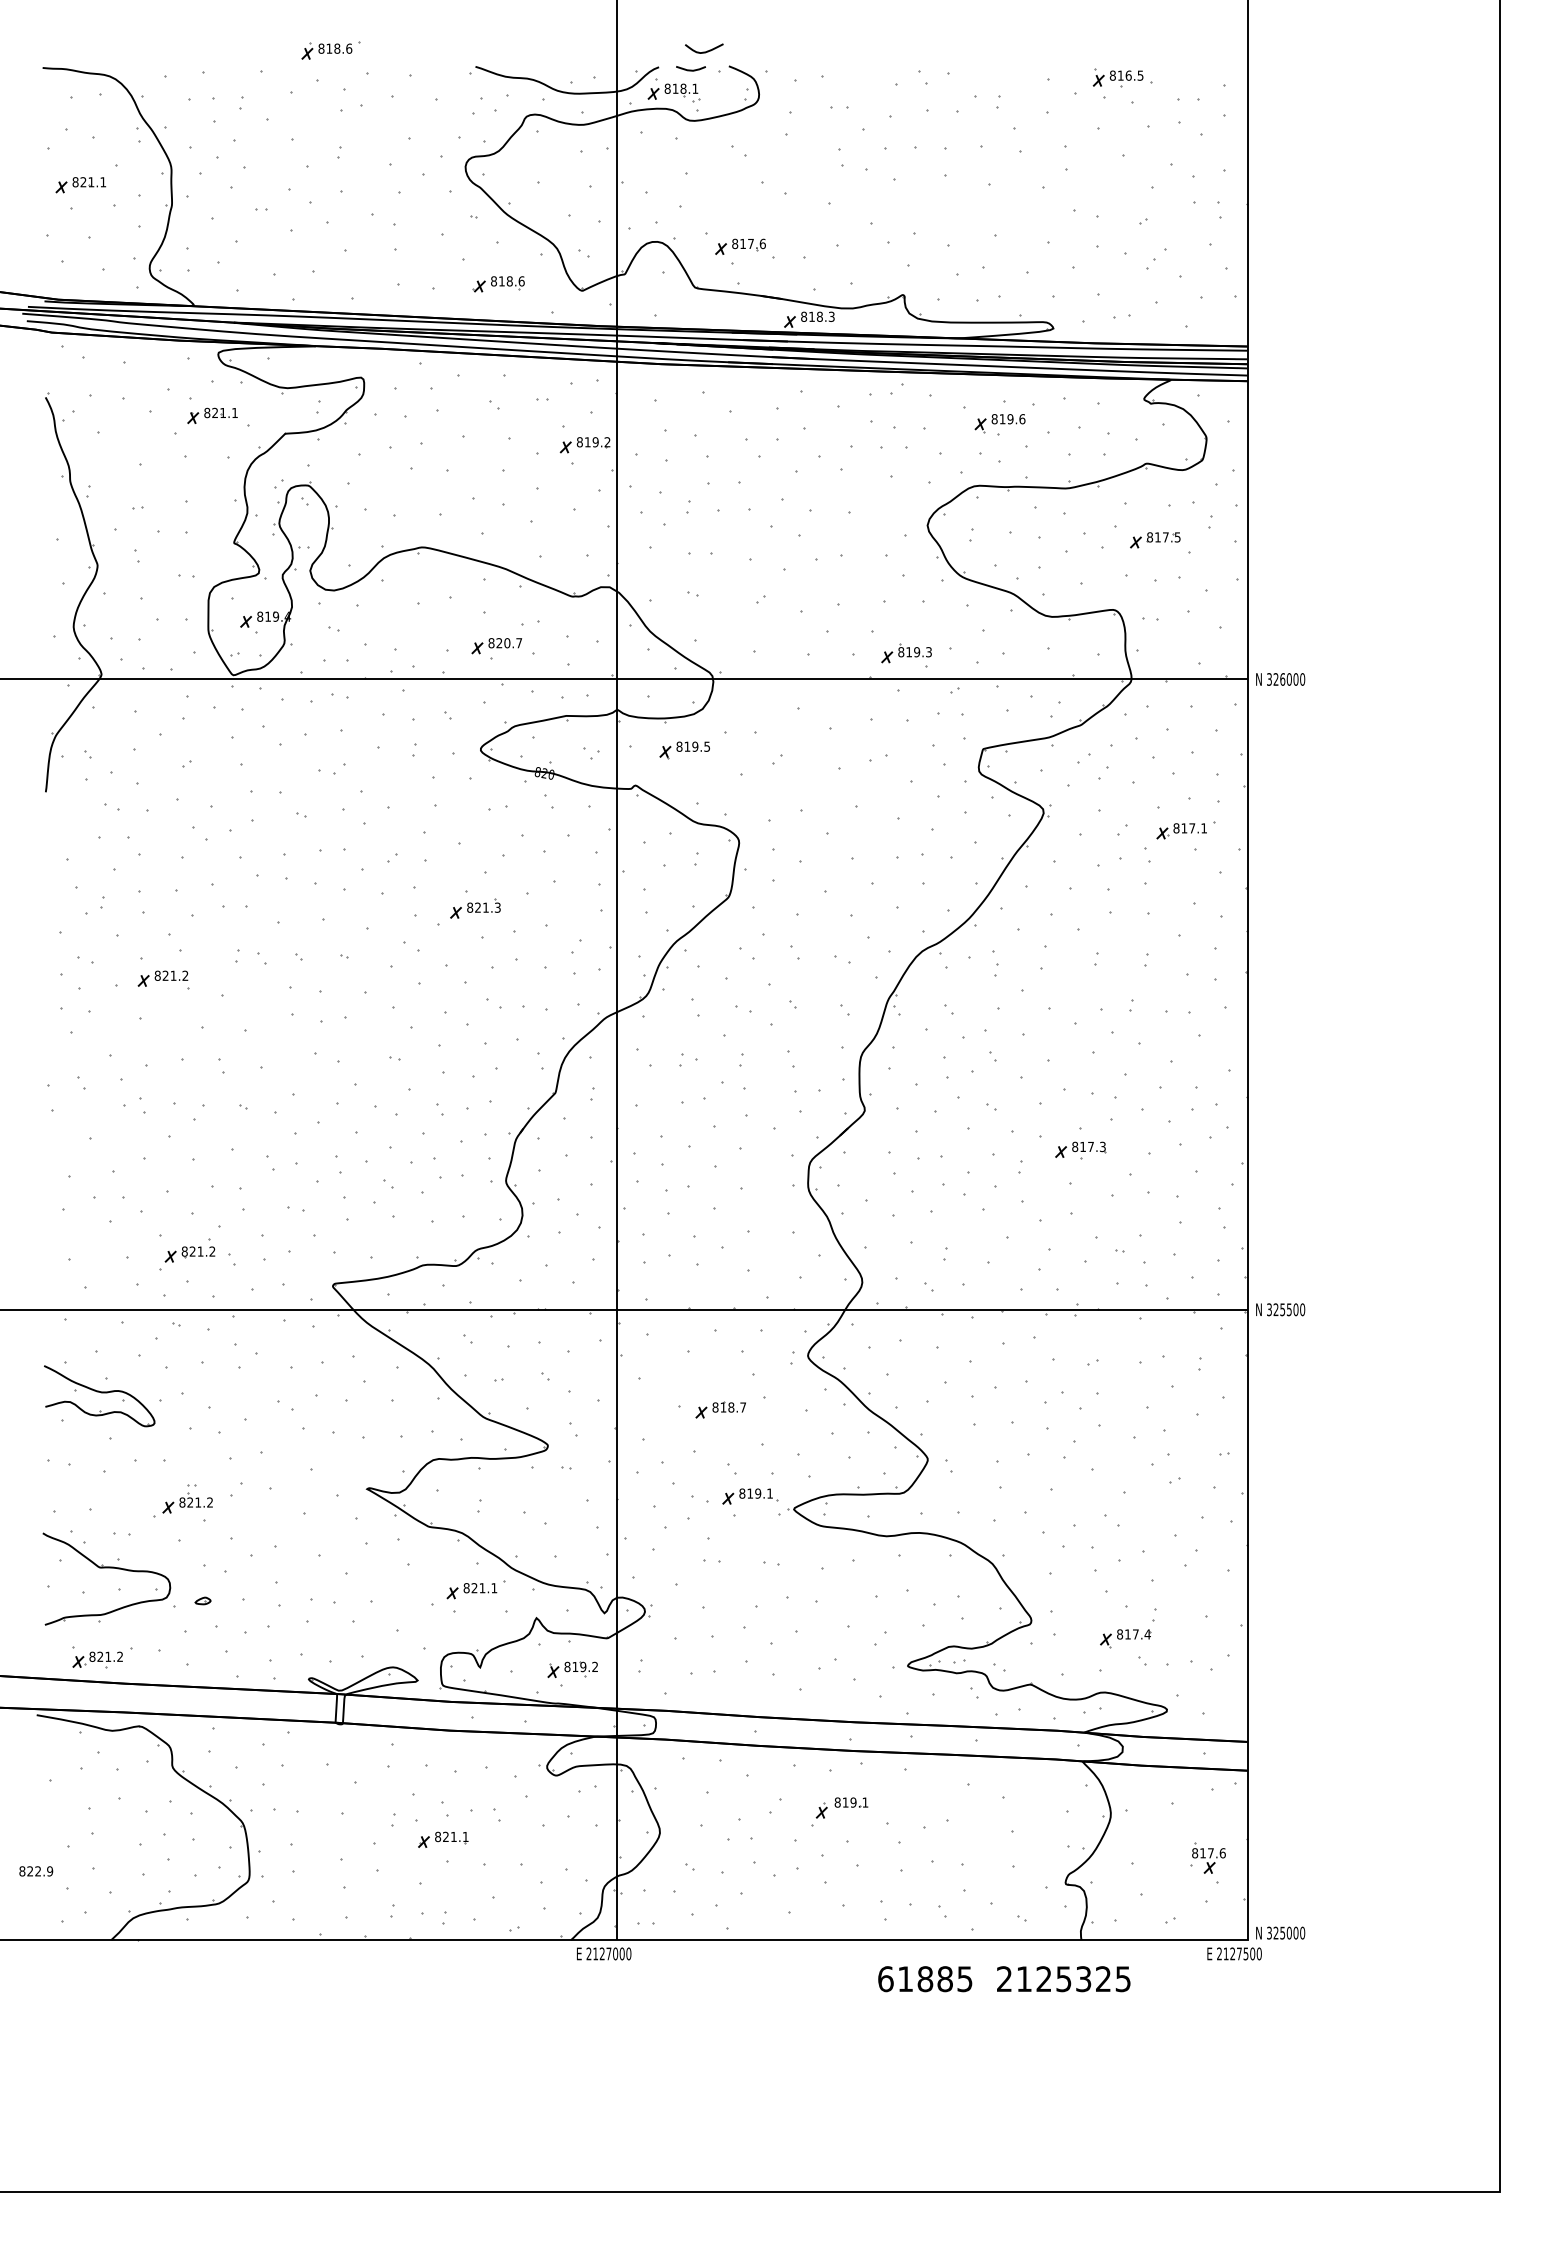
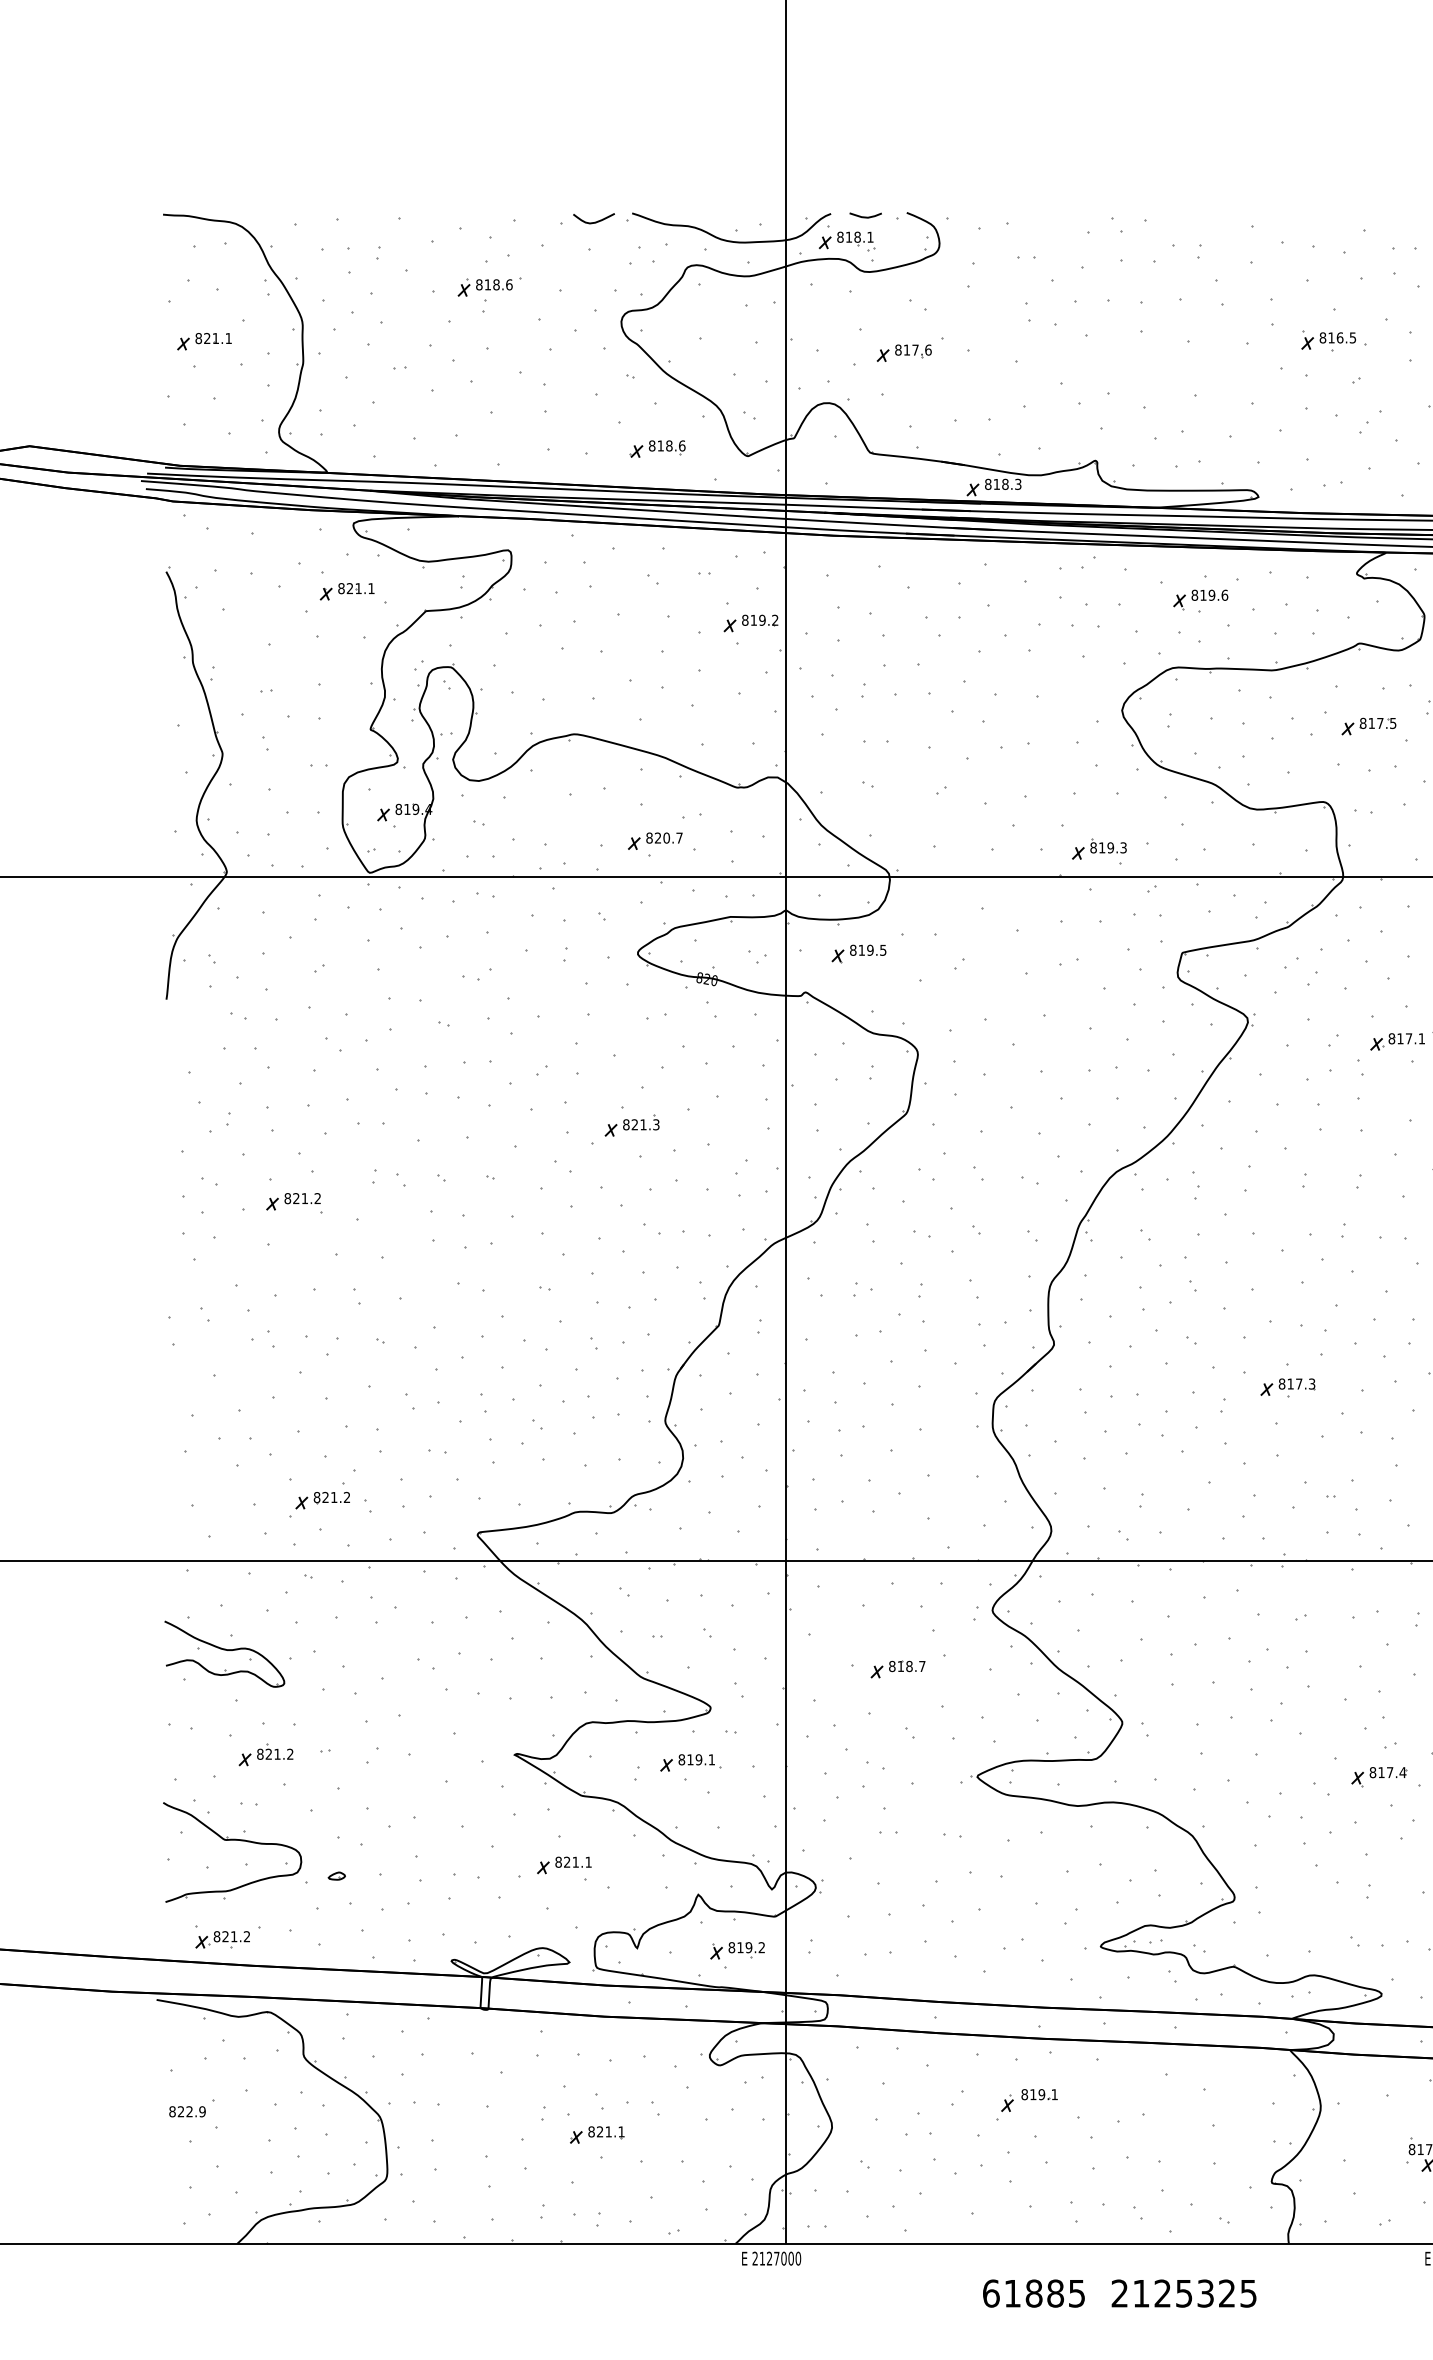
part: (330, 50) -> (489, 286), moved
curve: (704, 51) -> (594, 221), moved
part: (1117, 77) -> (1327, 339), moved
part: (740, 246) -> (904, 352), moved
part: (750, 1496) -> (690, 1762), moved
part: (187, 1502) -> (265, 1754), moved
part: (471, 1591) -> (563, 1865), moved
part: (1125, 1638) -> (1378, 1777), moved
text: (36, 1871) -> (187, 2111), moved
text: (1004, 1979) -> (1119, 2293), moved

